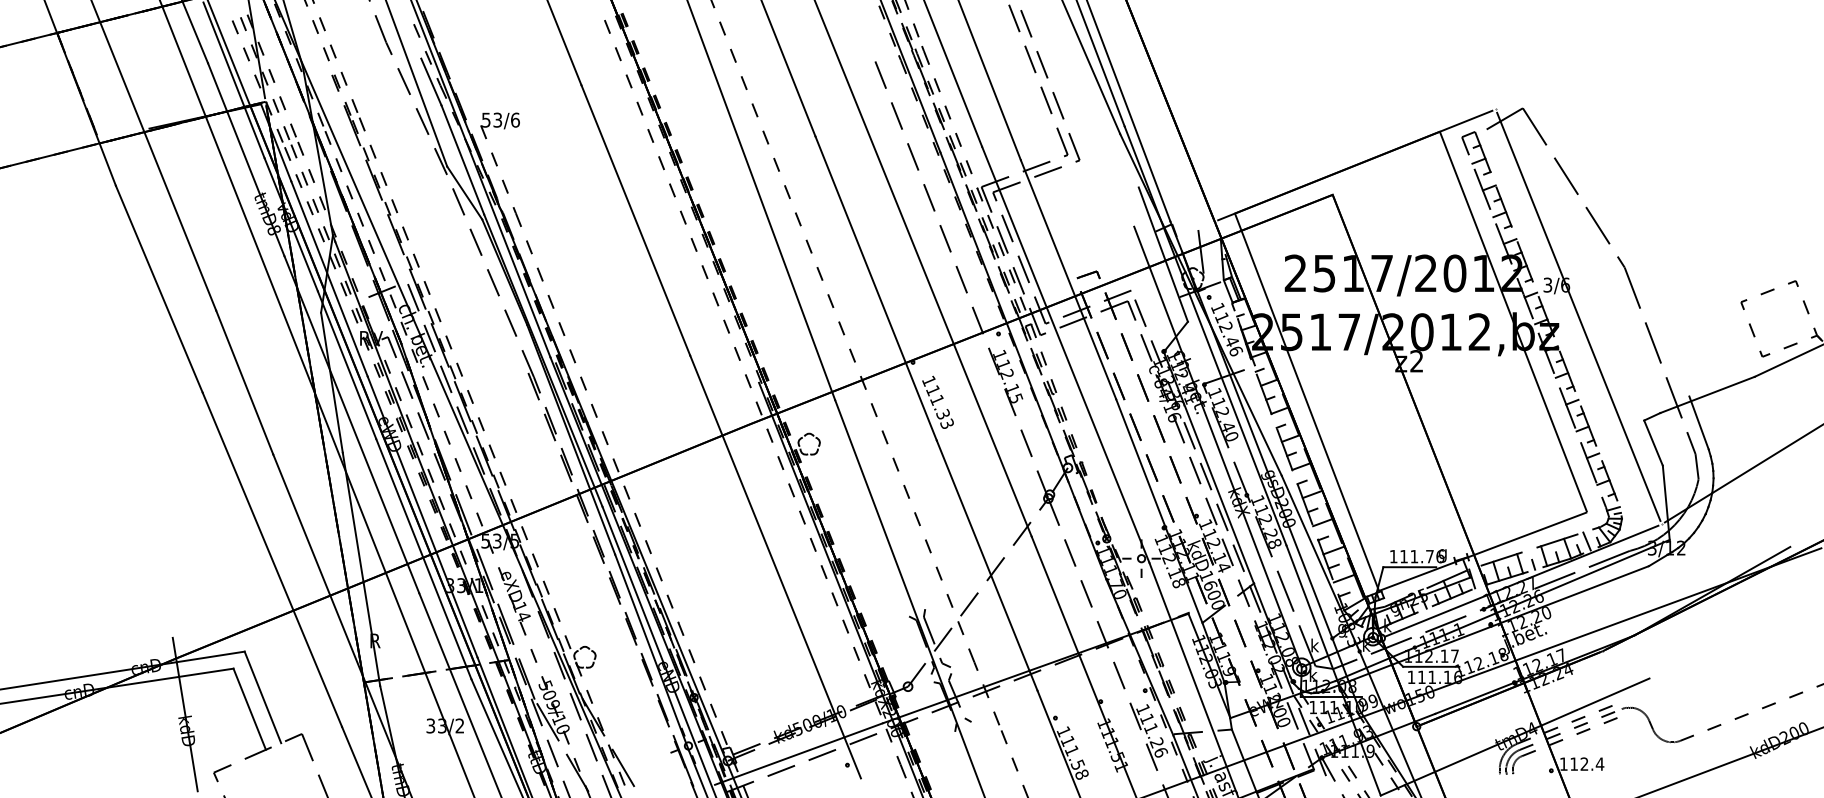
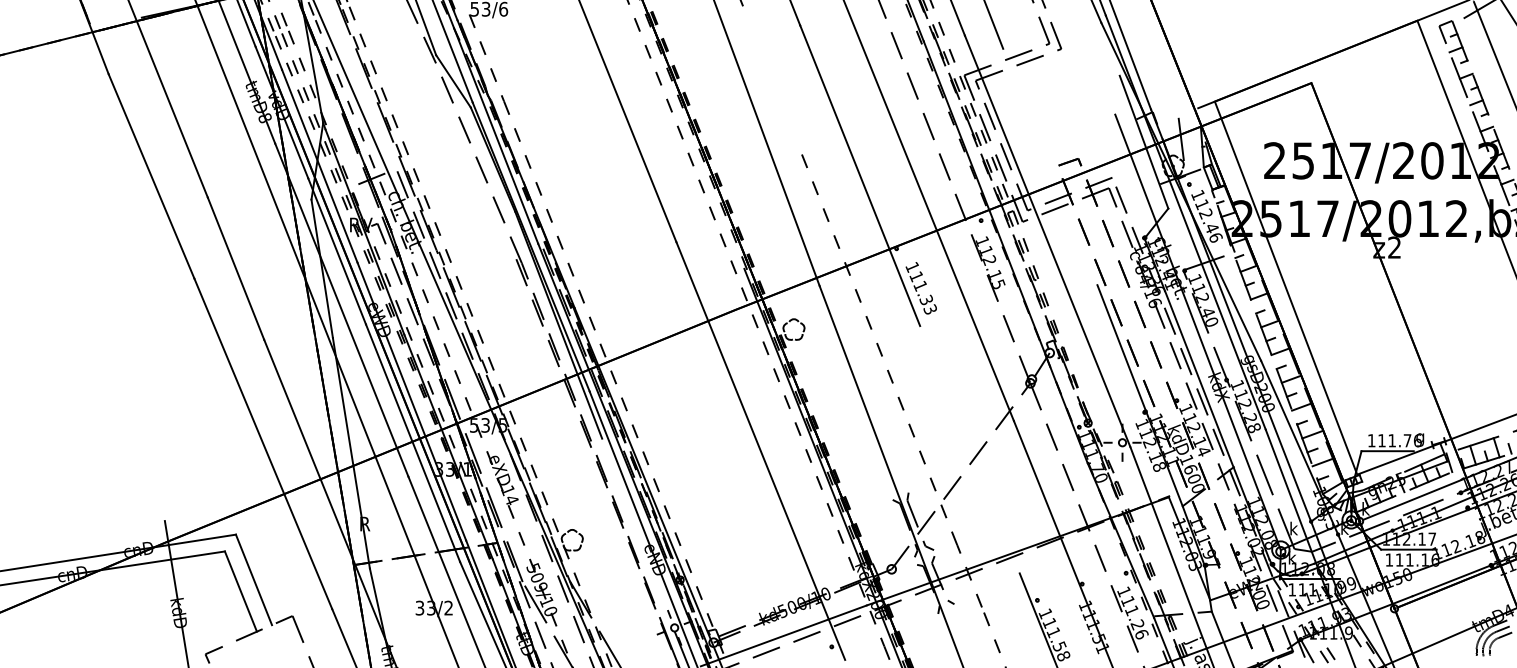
line: (787, 191) -> (772, 79), removed
line: (1068, 279) -> (1050, 166), removed
line: (986, 565) -> (969, 449), removed
line: (651, 652) -> (638, 535), removed

